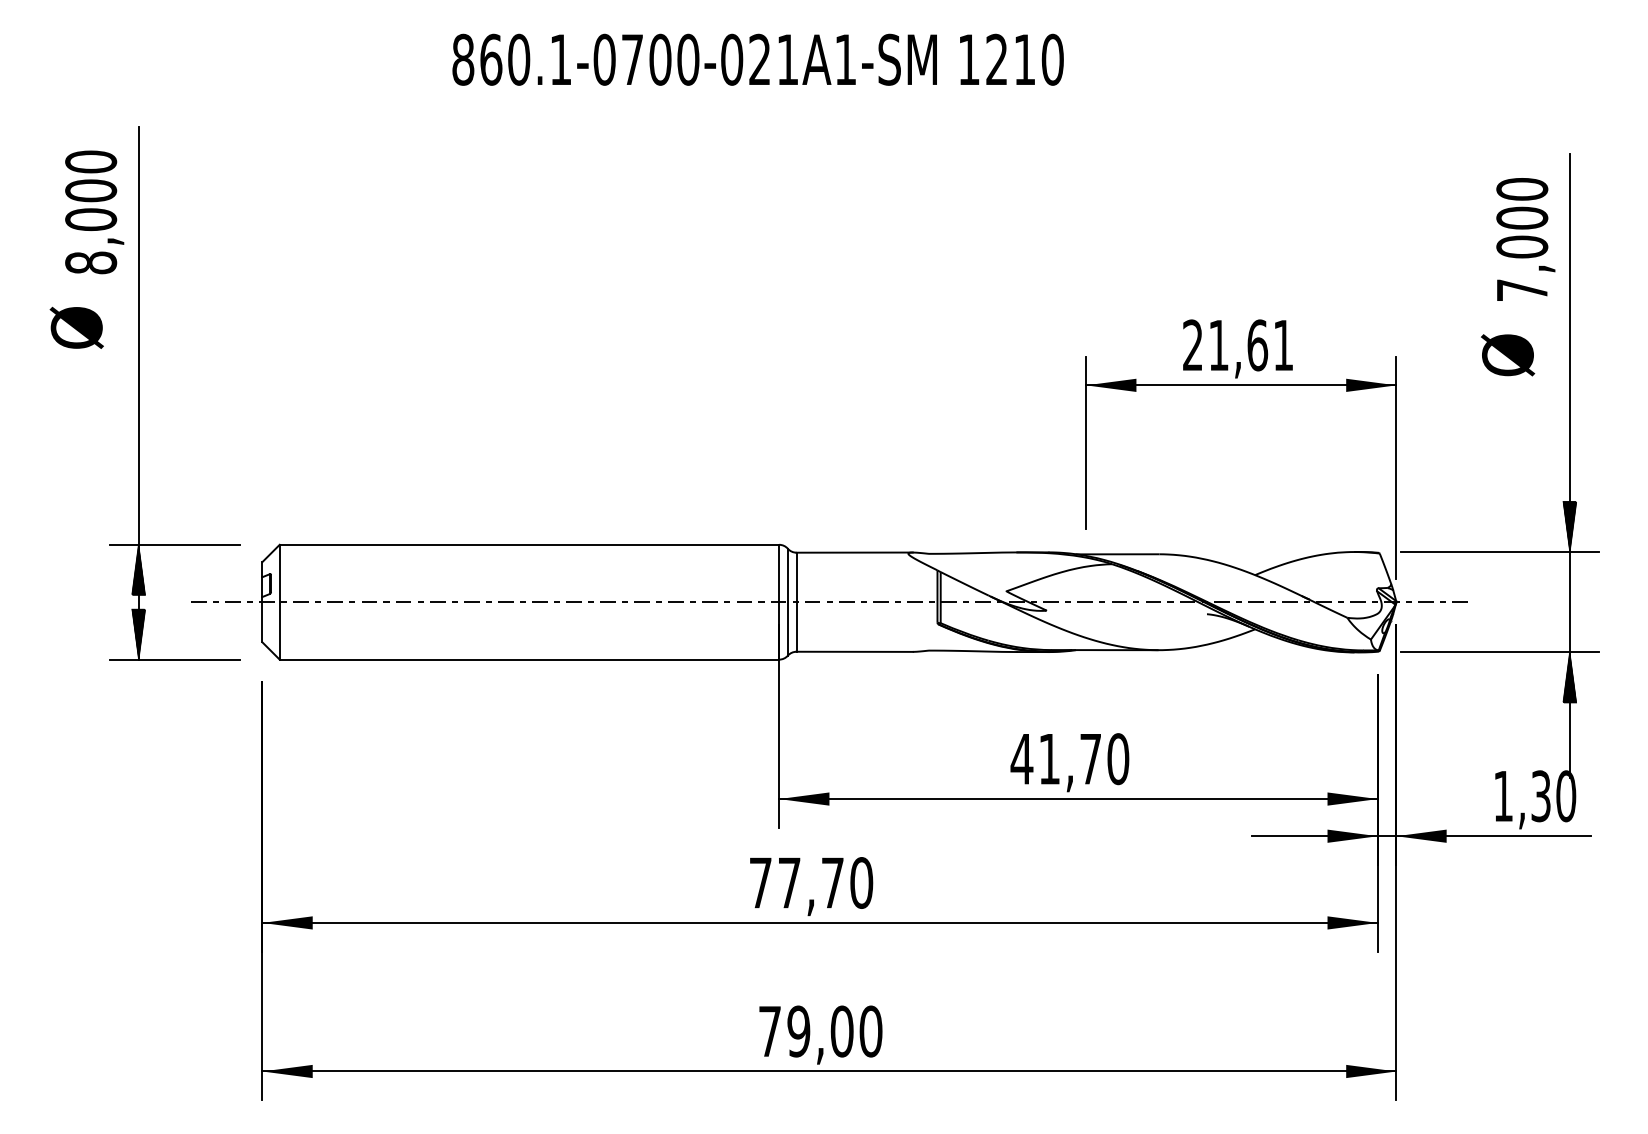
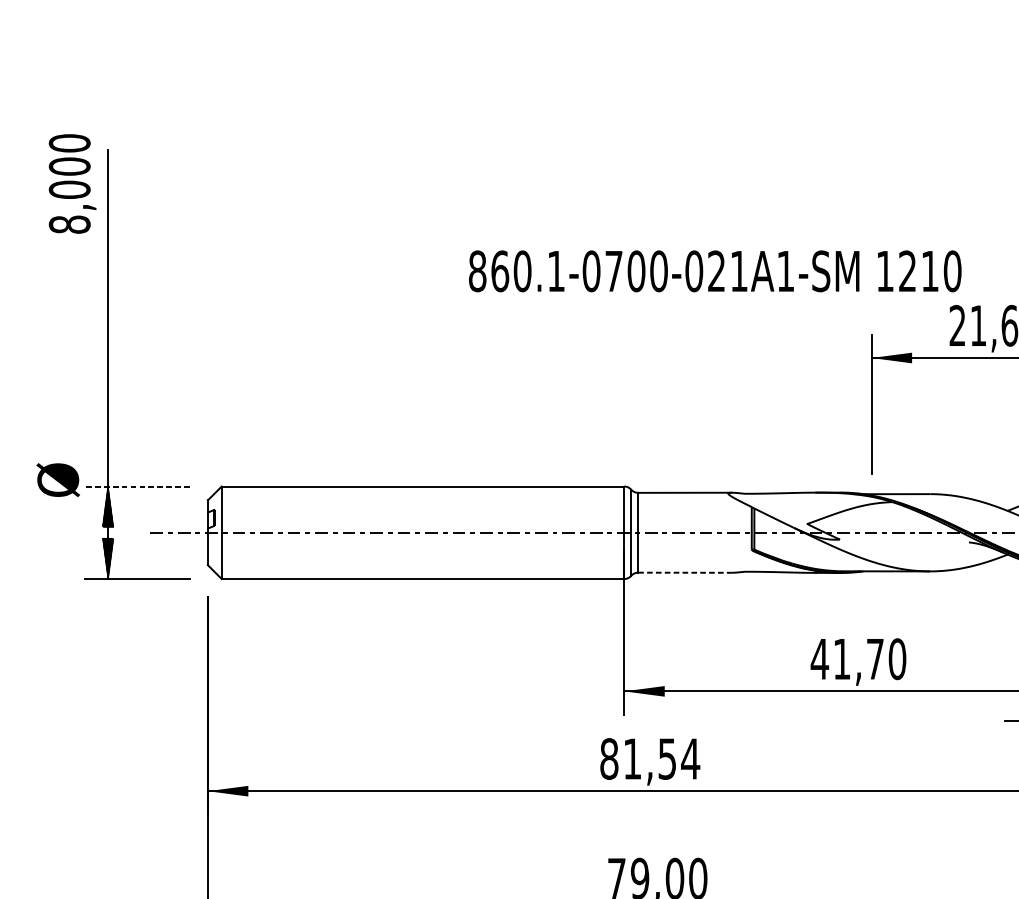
text: (757, 59) -> (714, 271), moved
text: (94, 212) -> (72, 184), moved
text: (76, 327) -> (58, 479), moved
line: (174, 544) -> (136, 486), solid -> dashed
line: (855, 651) -> (685, 572), solid -> dashed
text: (811, 882) -> (650, 758), 77,70 -> 81,54

